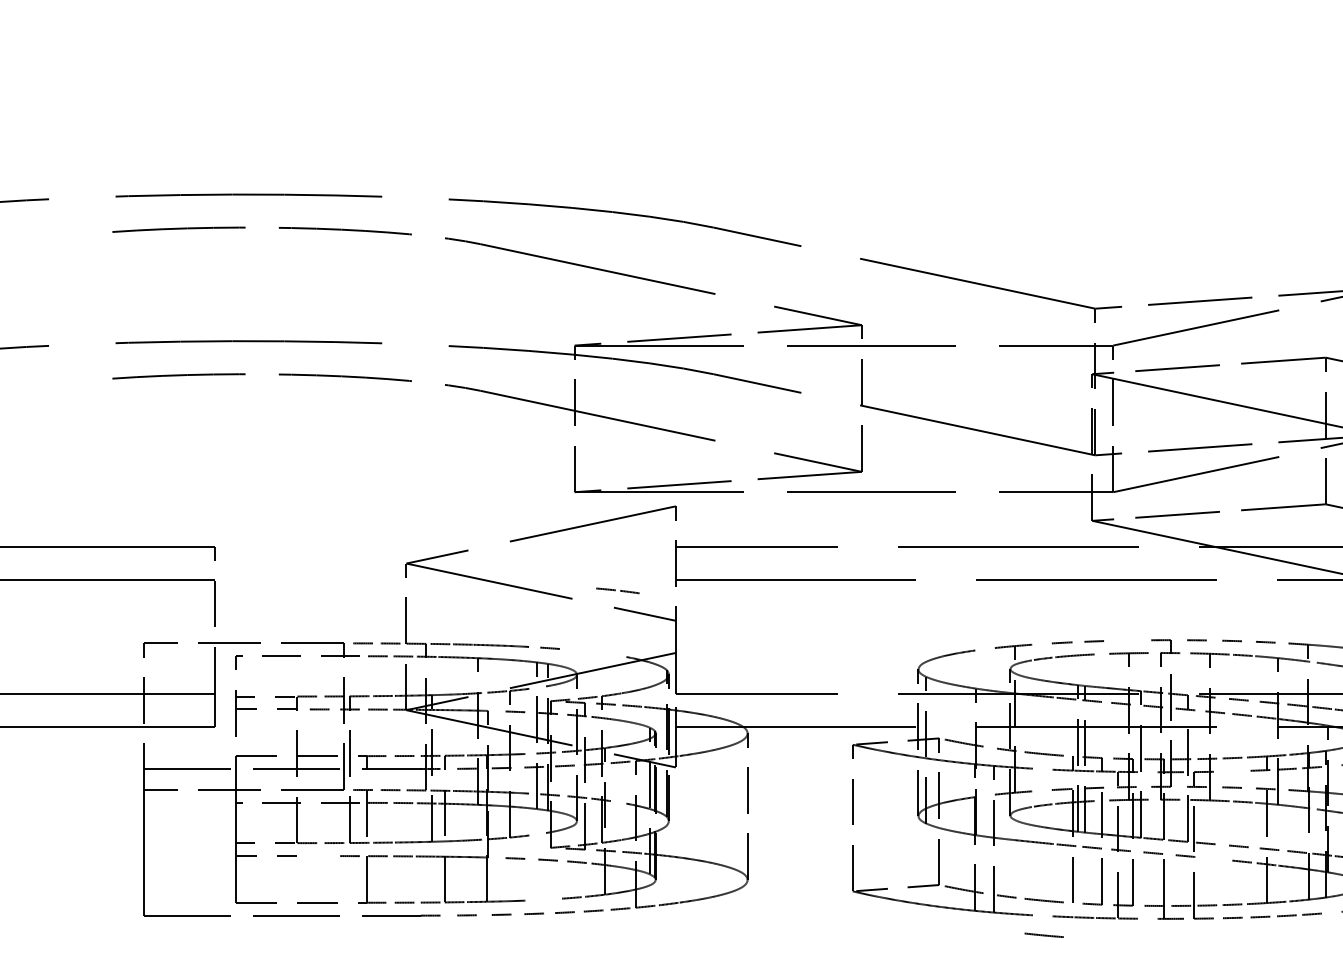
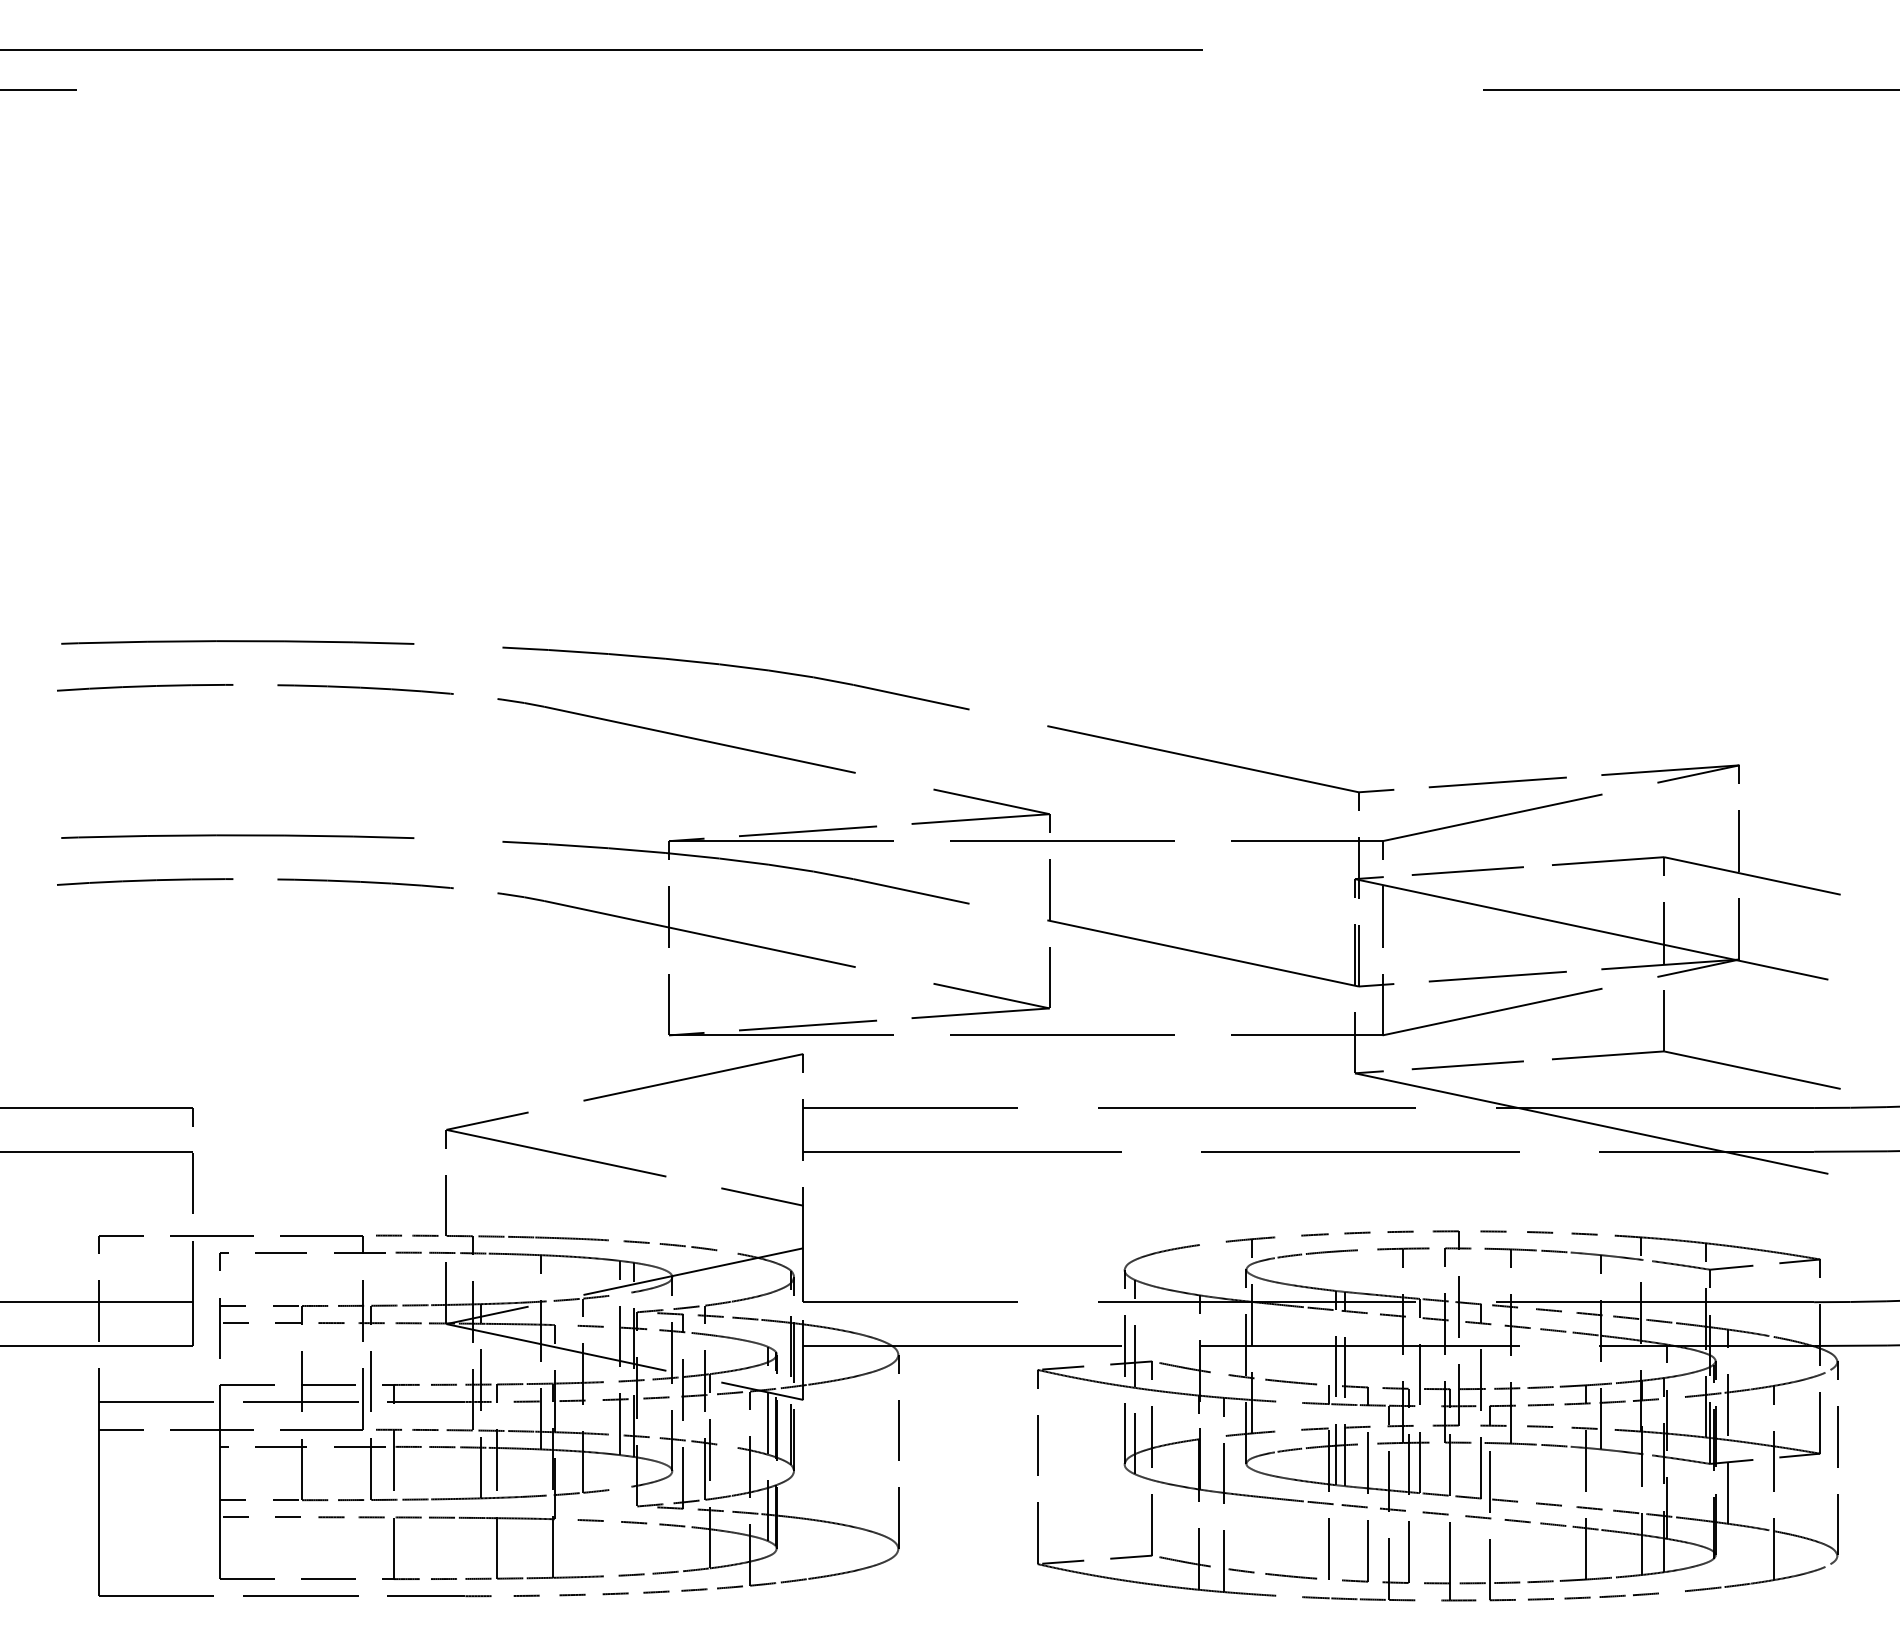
line: (615, 591) -> (685, 1247), moved
line: (1126, 640) -> (1400, 1231), added
line: (1232, 770) -> (1540, 1404), added
line: (319, 856) -> (331, 1517), added
line: (1215, 859) -> (1517, 1521), added
line: (546, 899) -> (631, 1574), added
line: (1044, 935) -> (1291, 1622), removed

